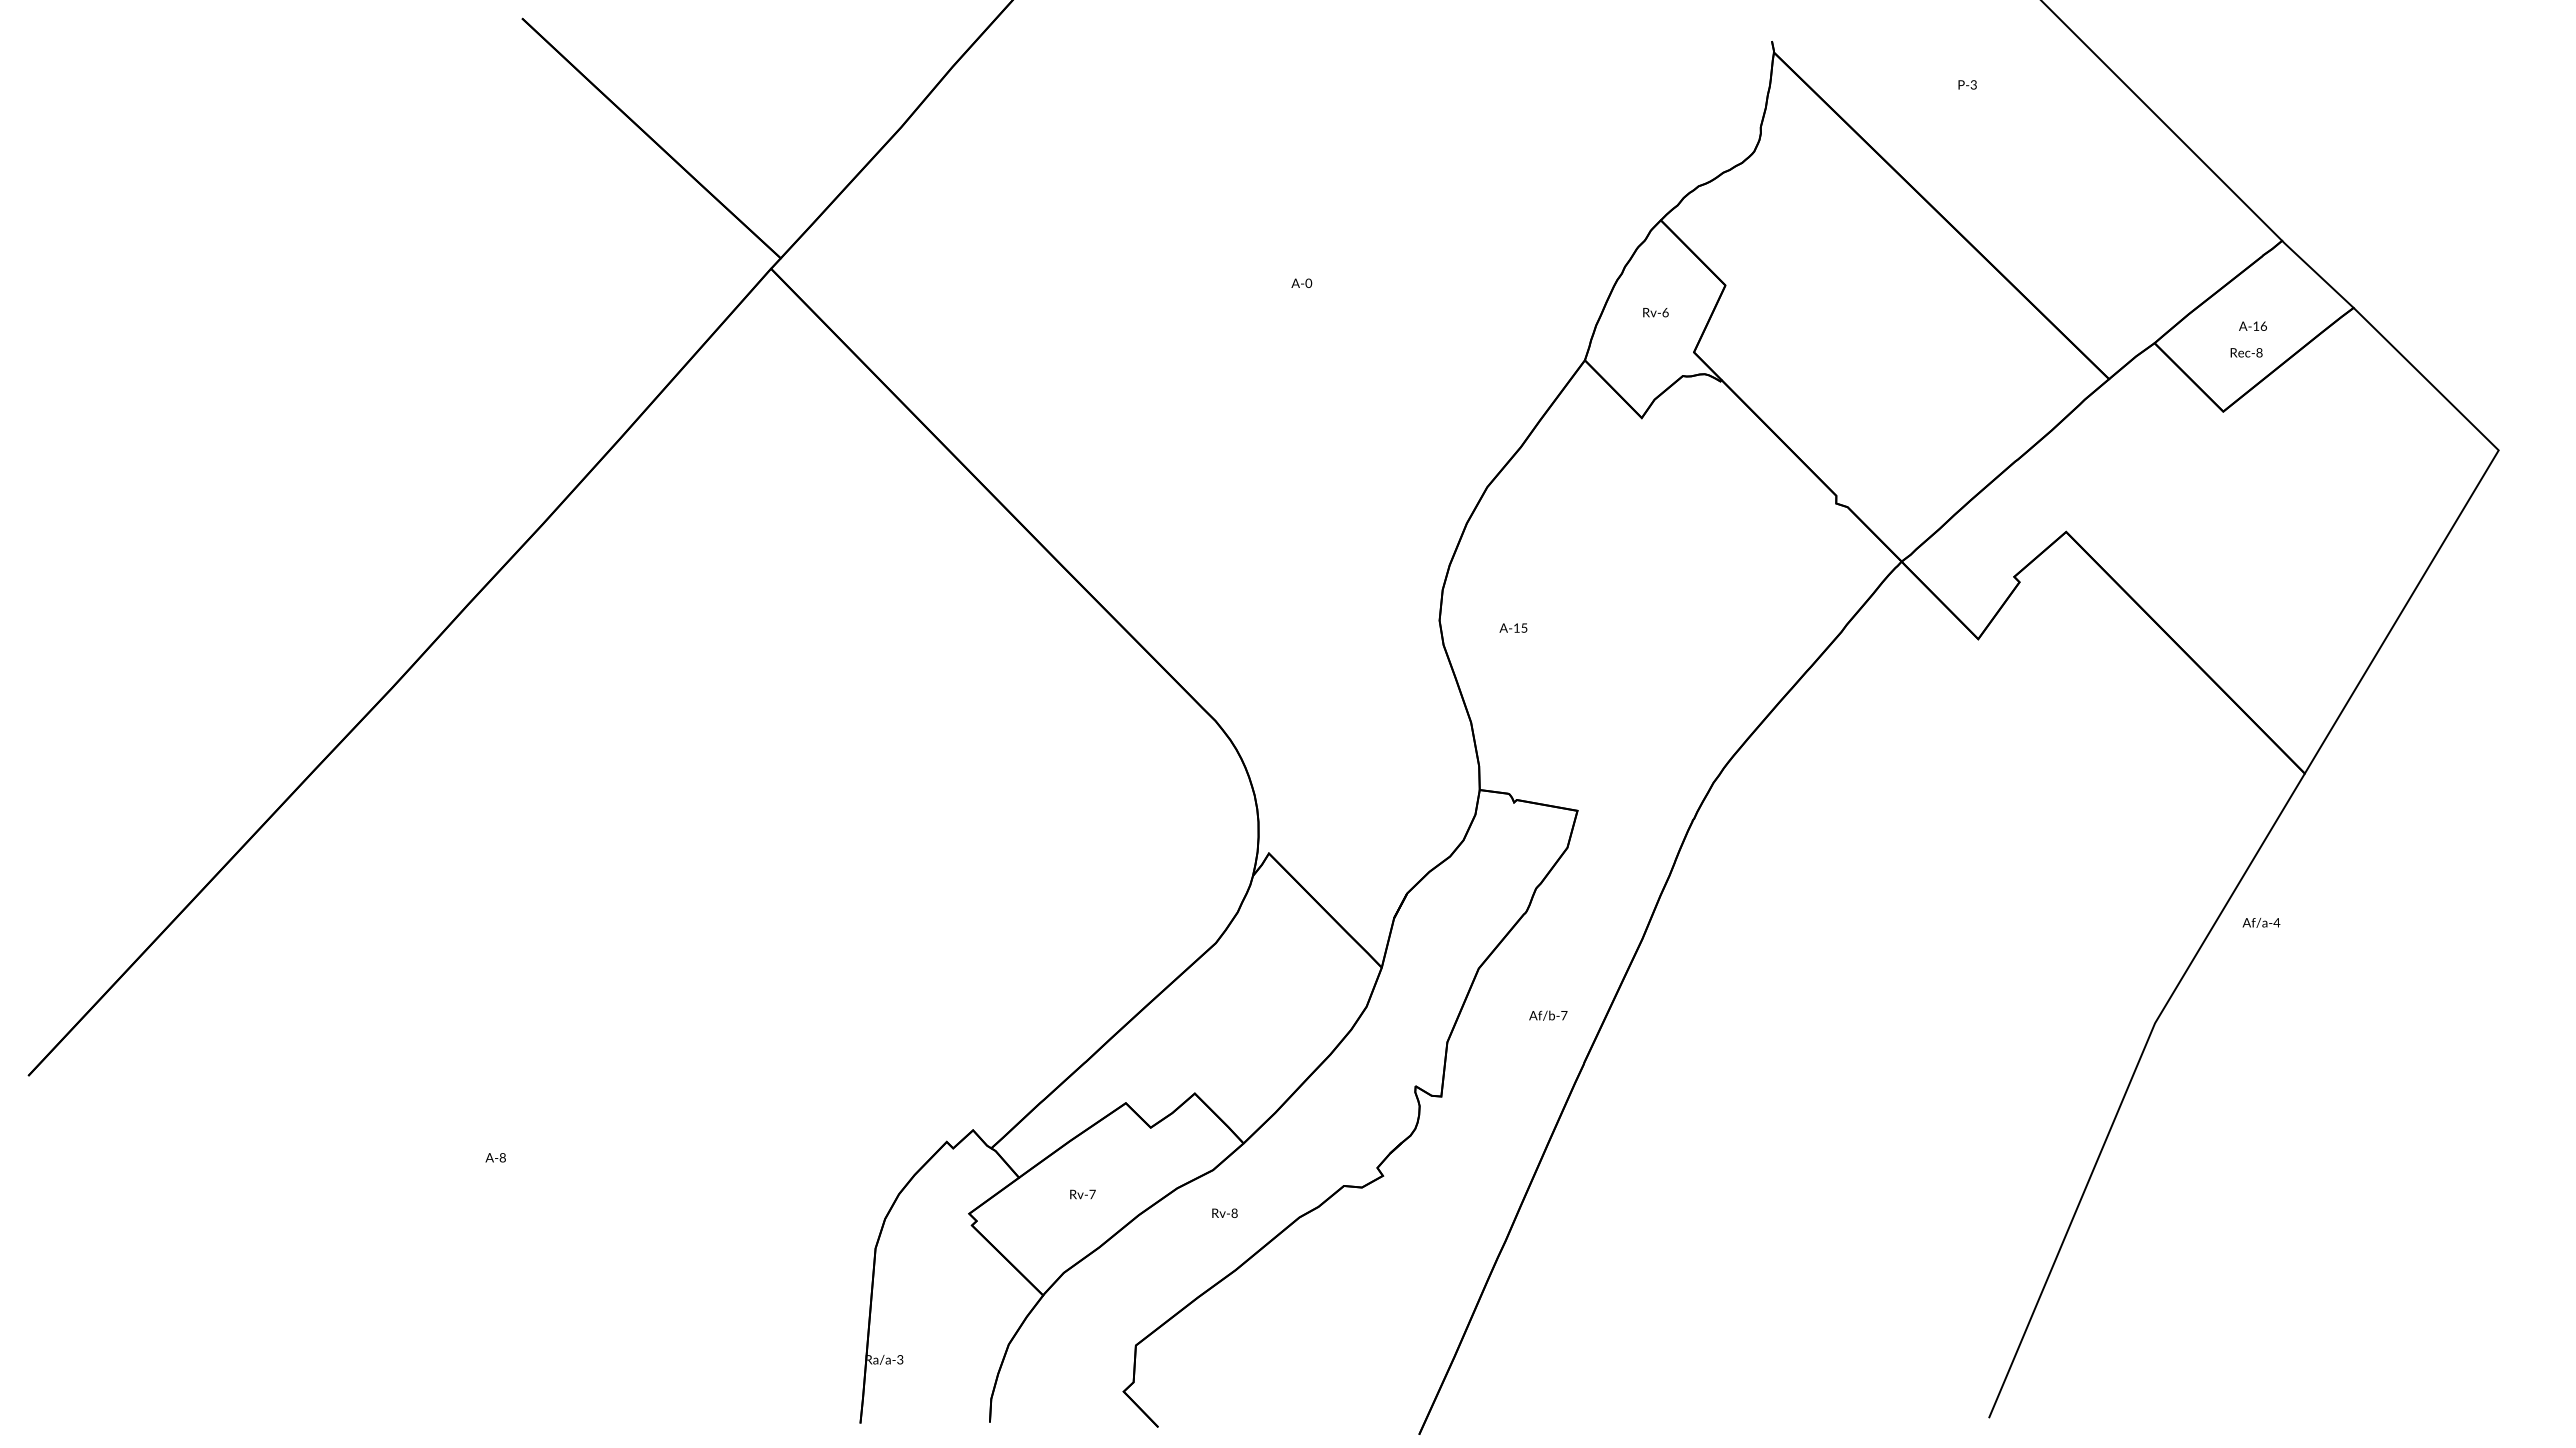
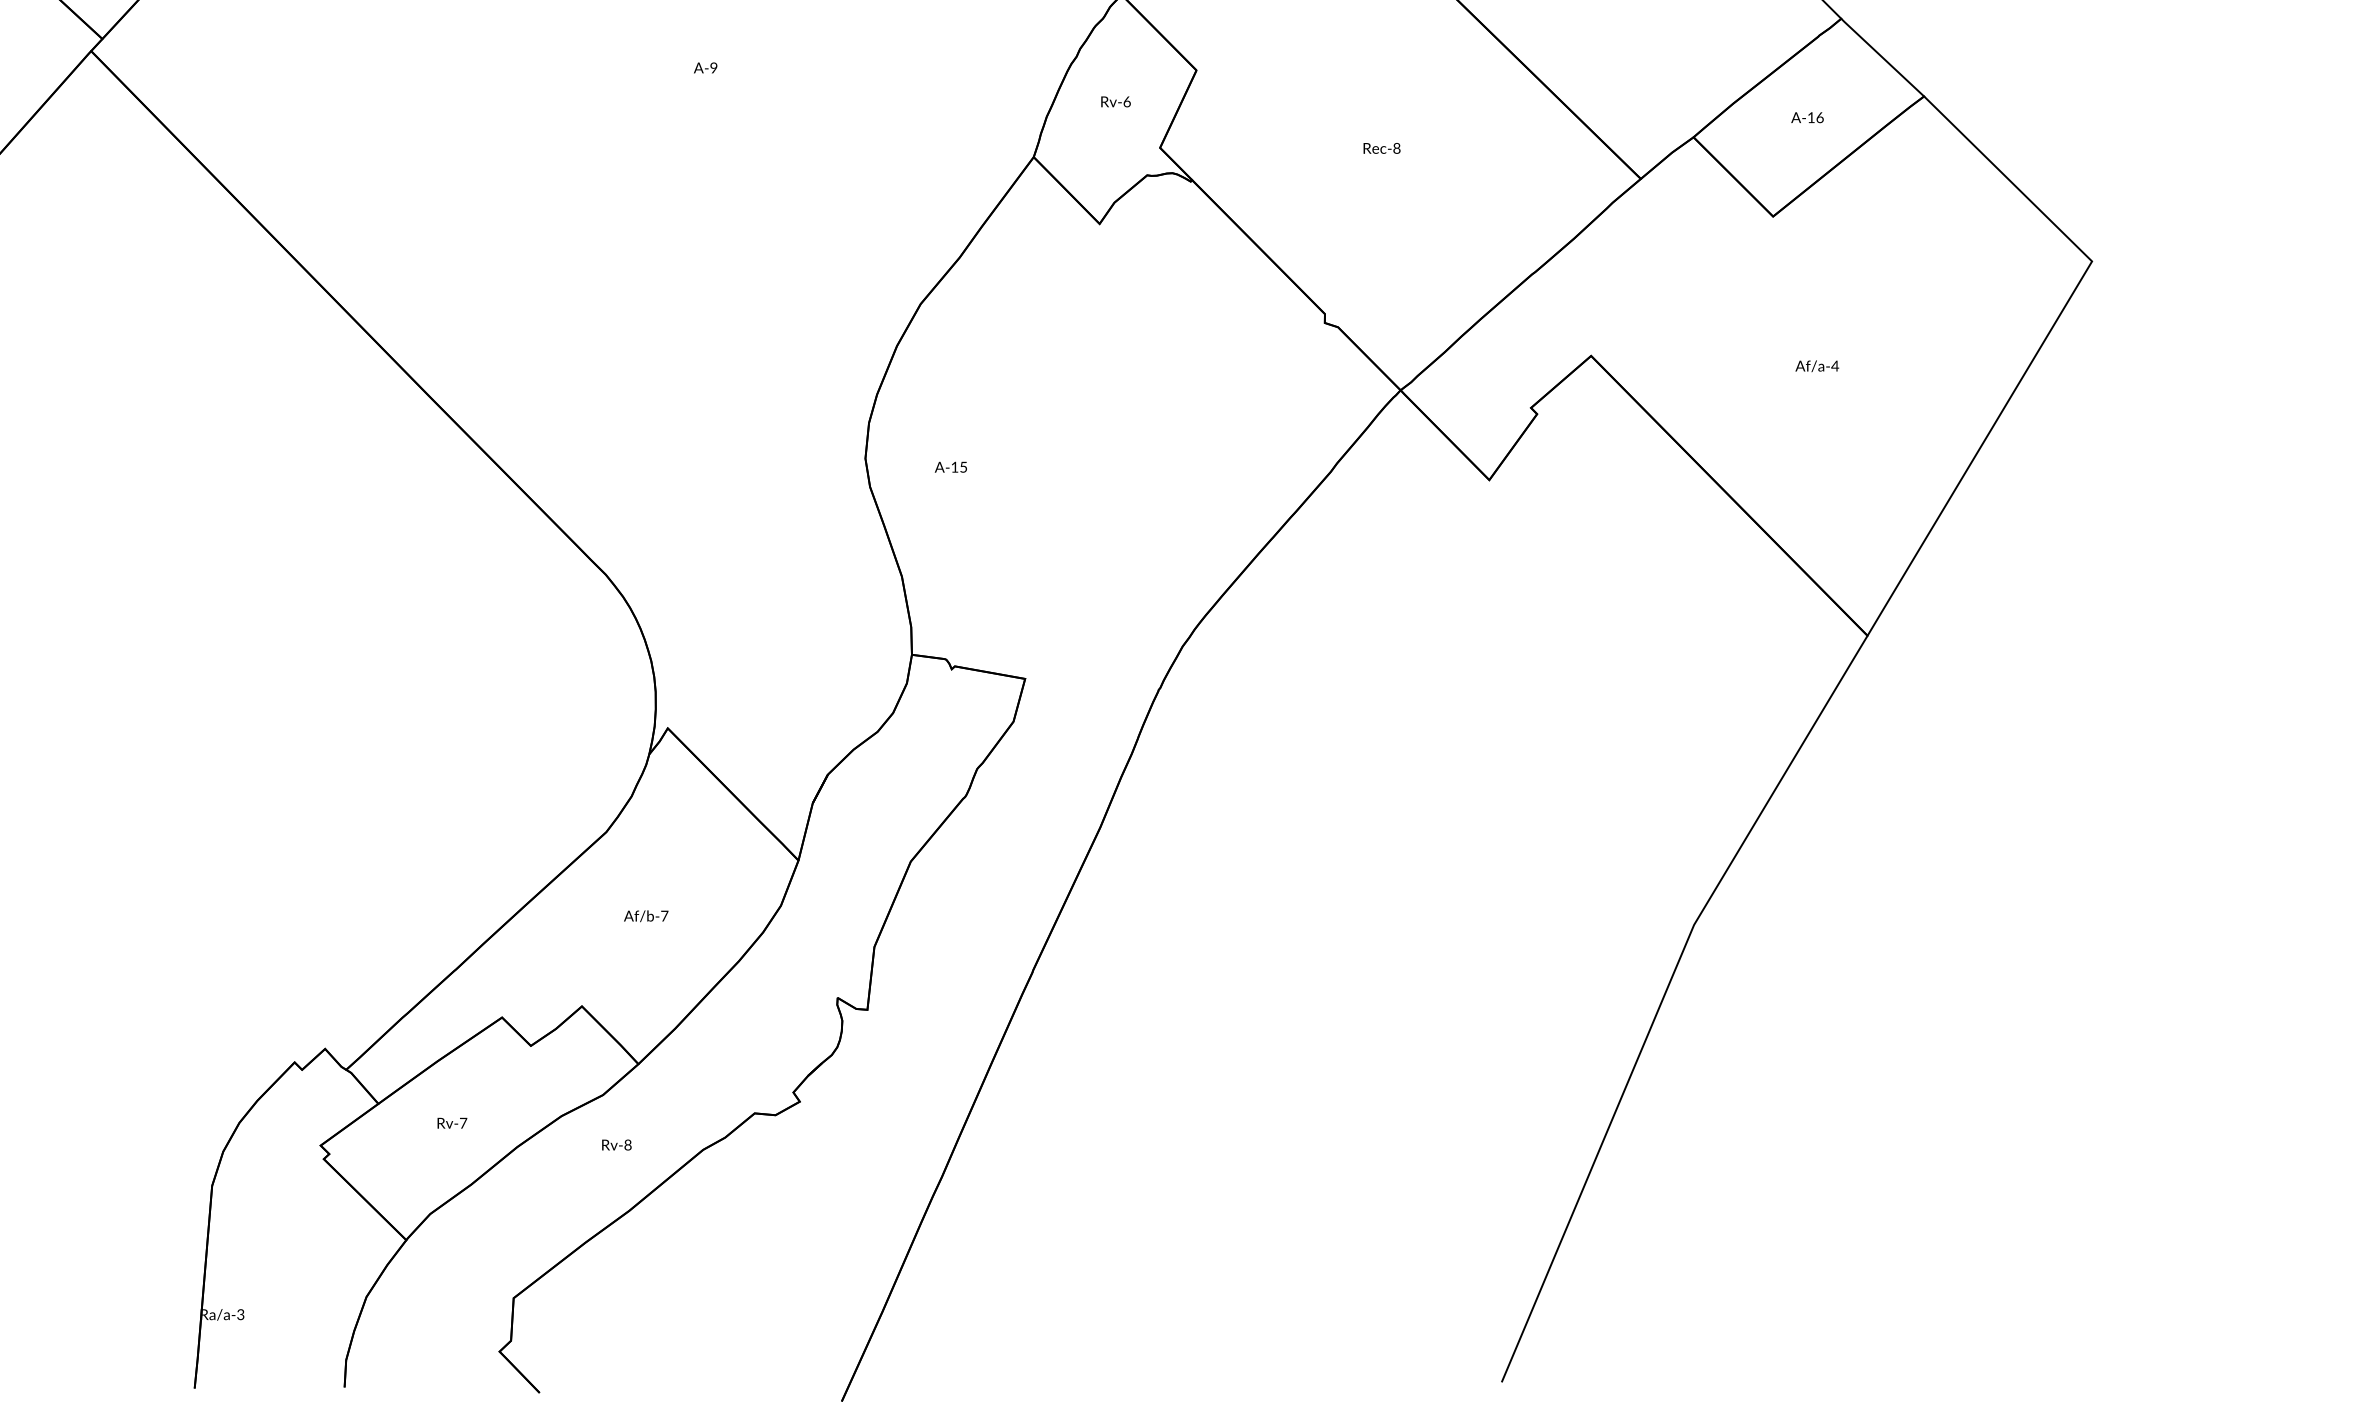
text: (1308, 283) -> (713, 68), A-0 -> A-9
text: (2246, 352) -> (1381, 148), moved
text: (2261, 922) -> (1817, 365), moved
text: (1548, 1015) -> (646, 915), moved

